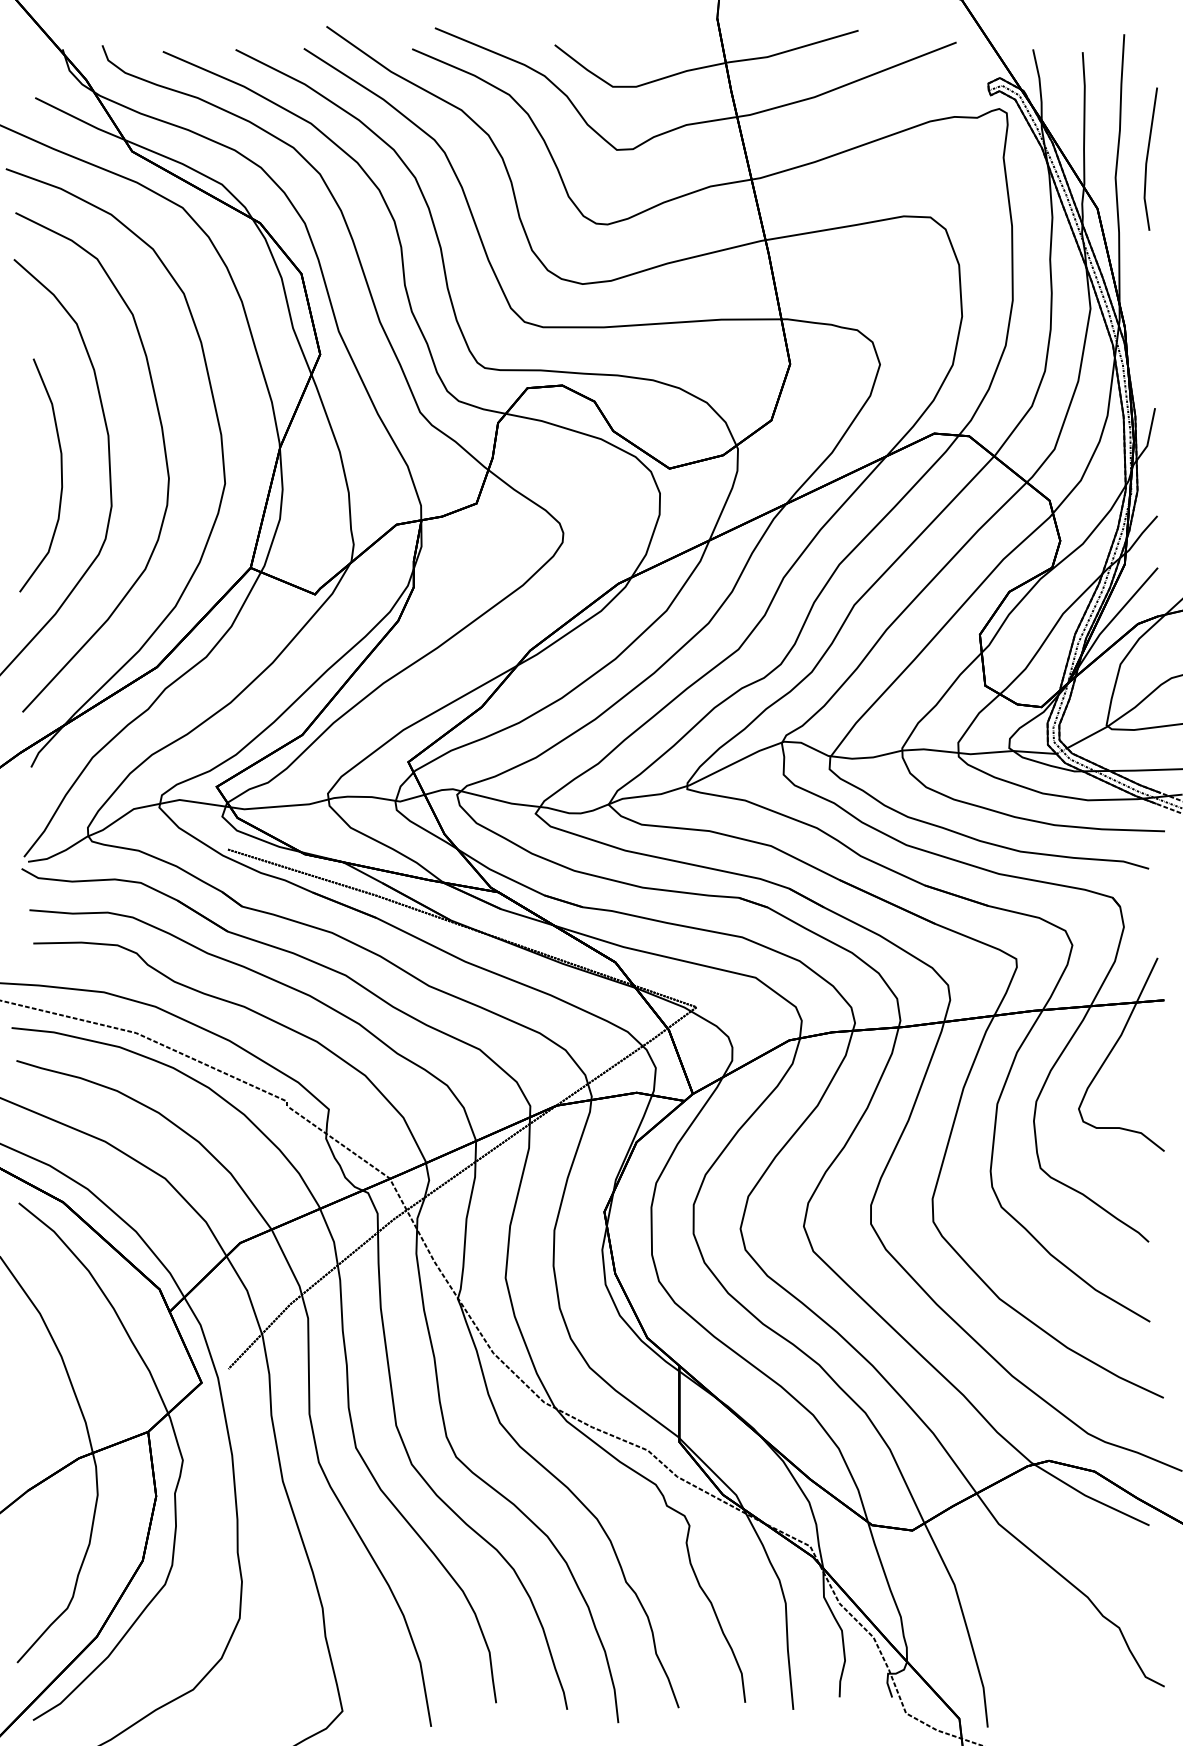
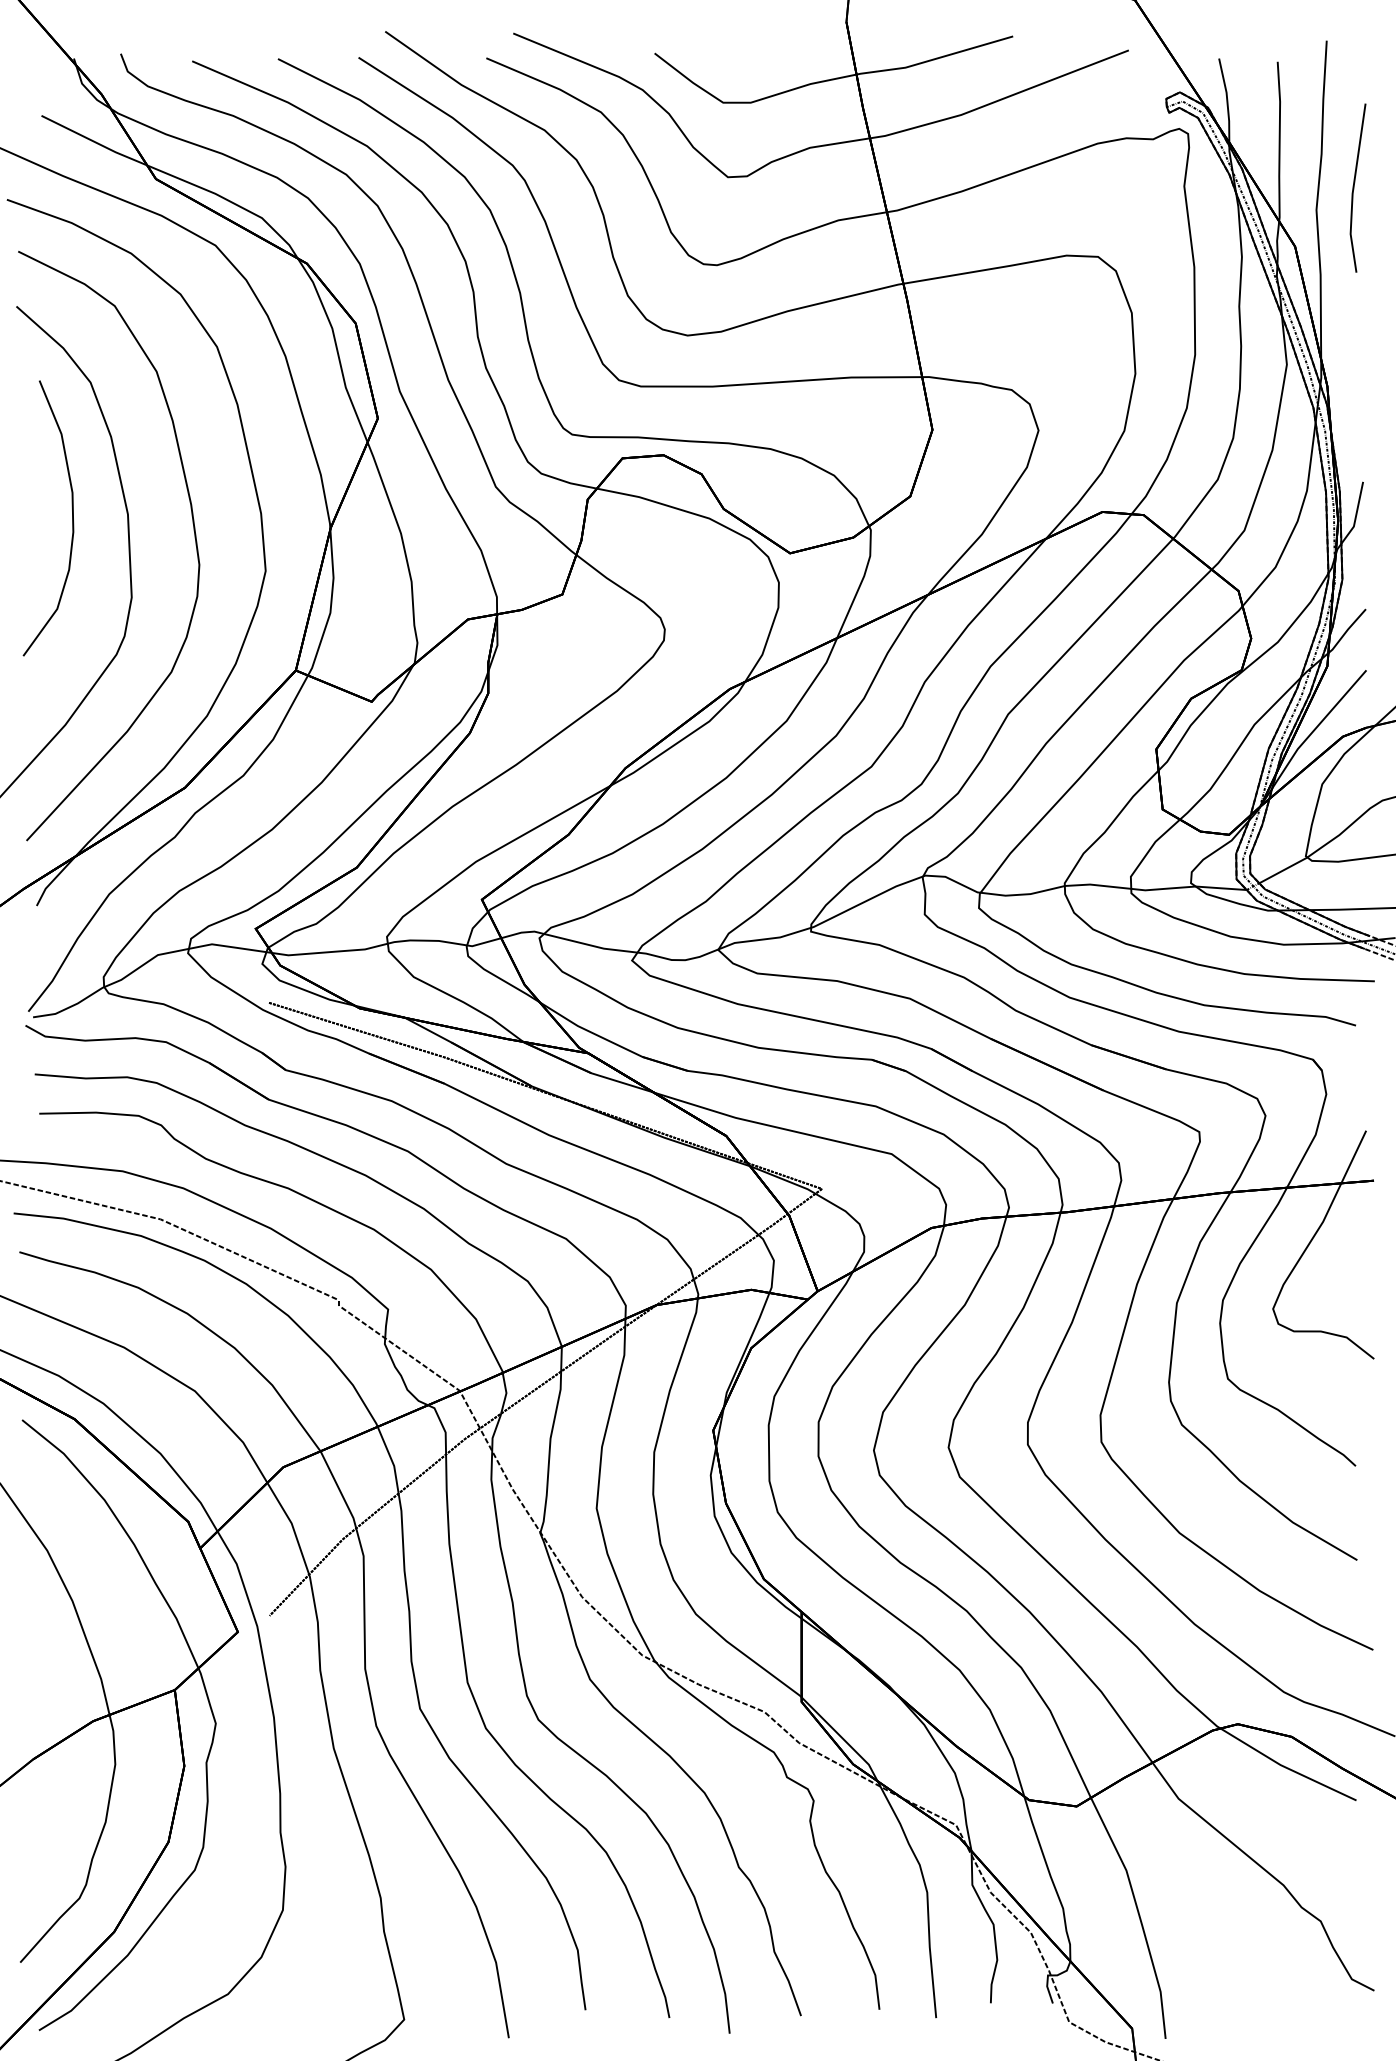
part: (61, 475) -> (72, 518), moved

